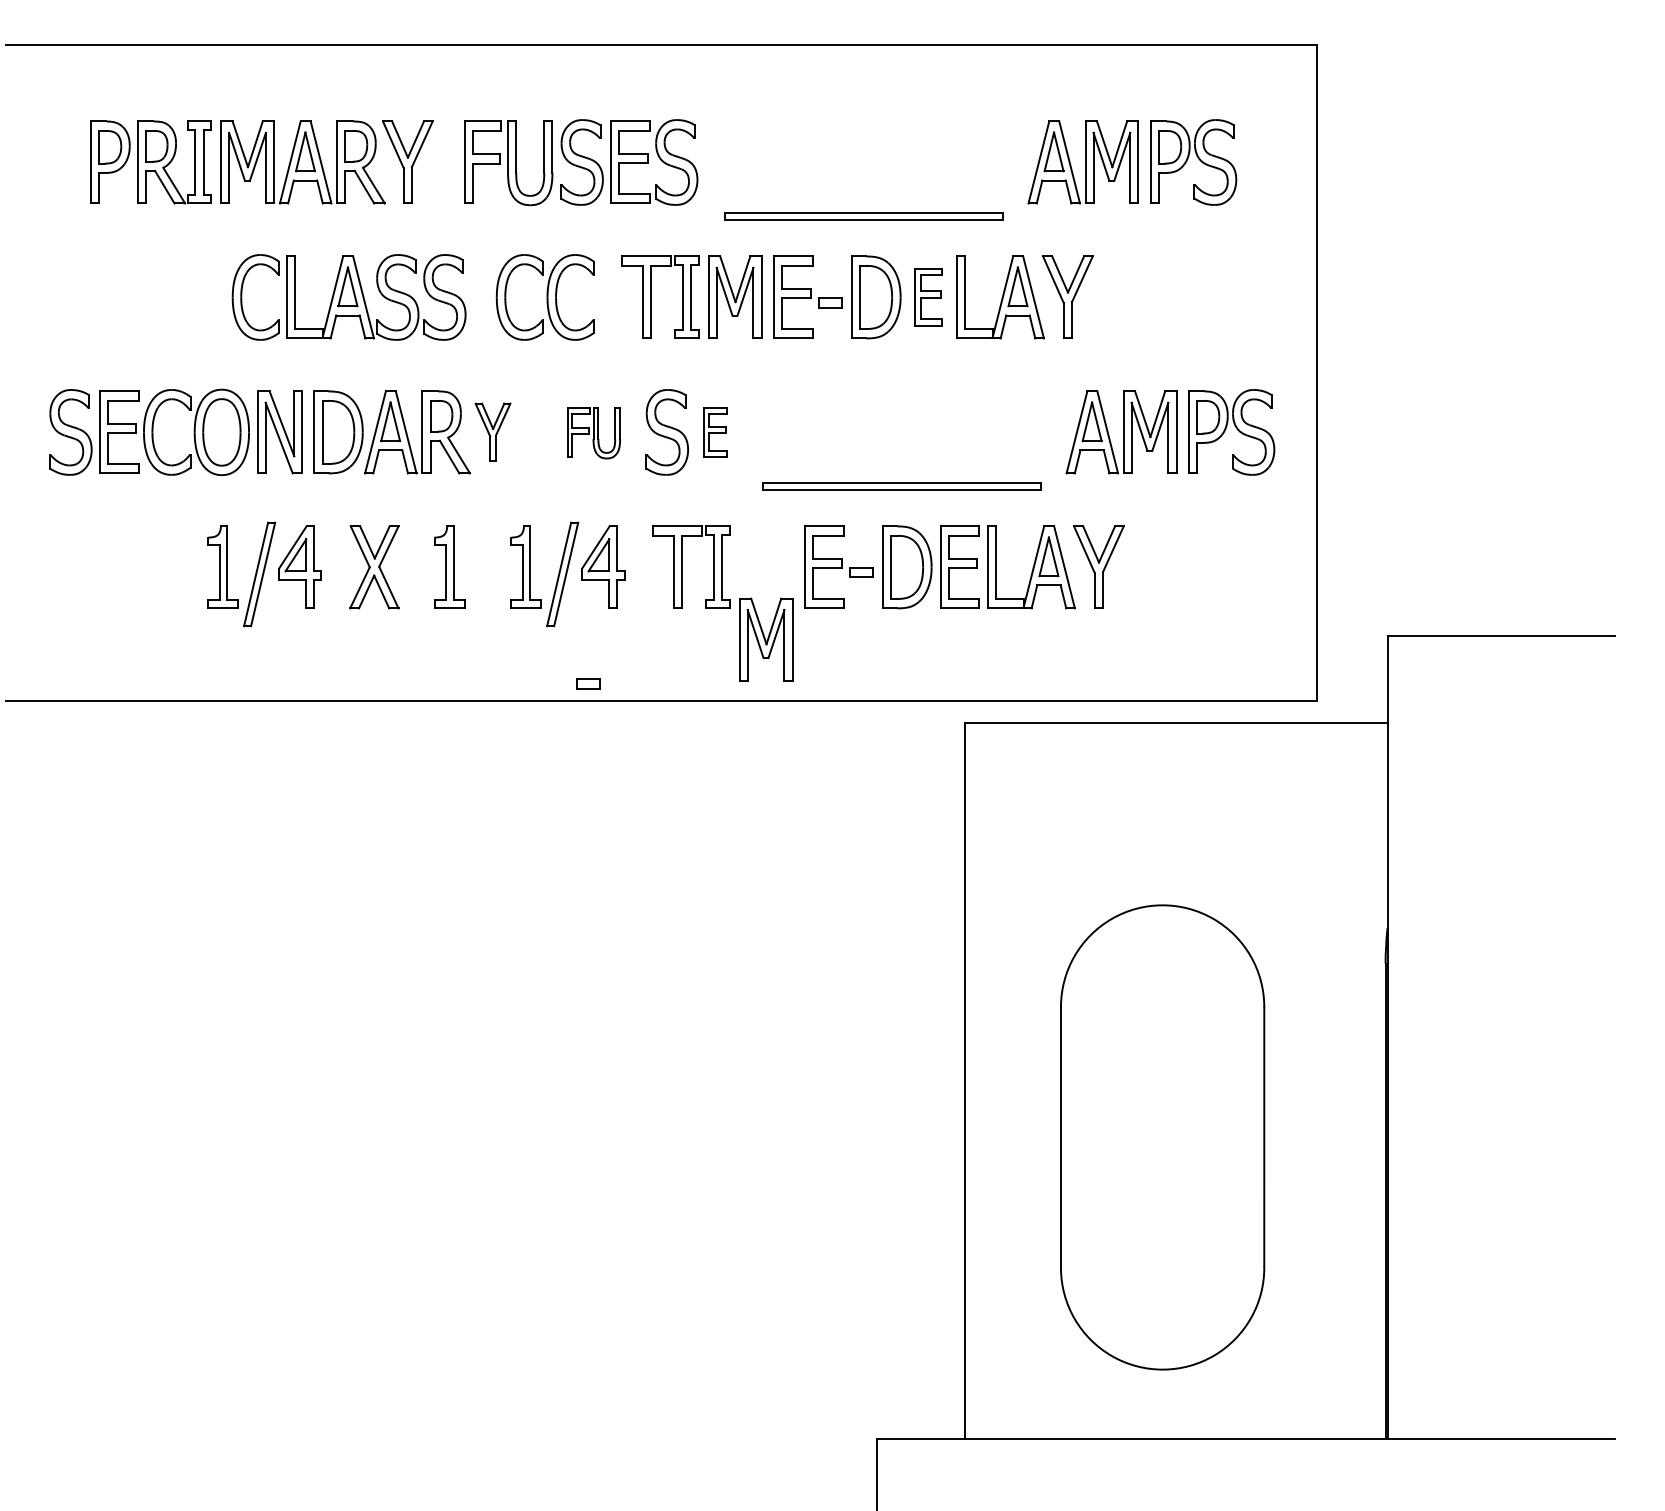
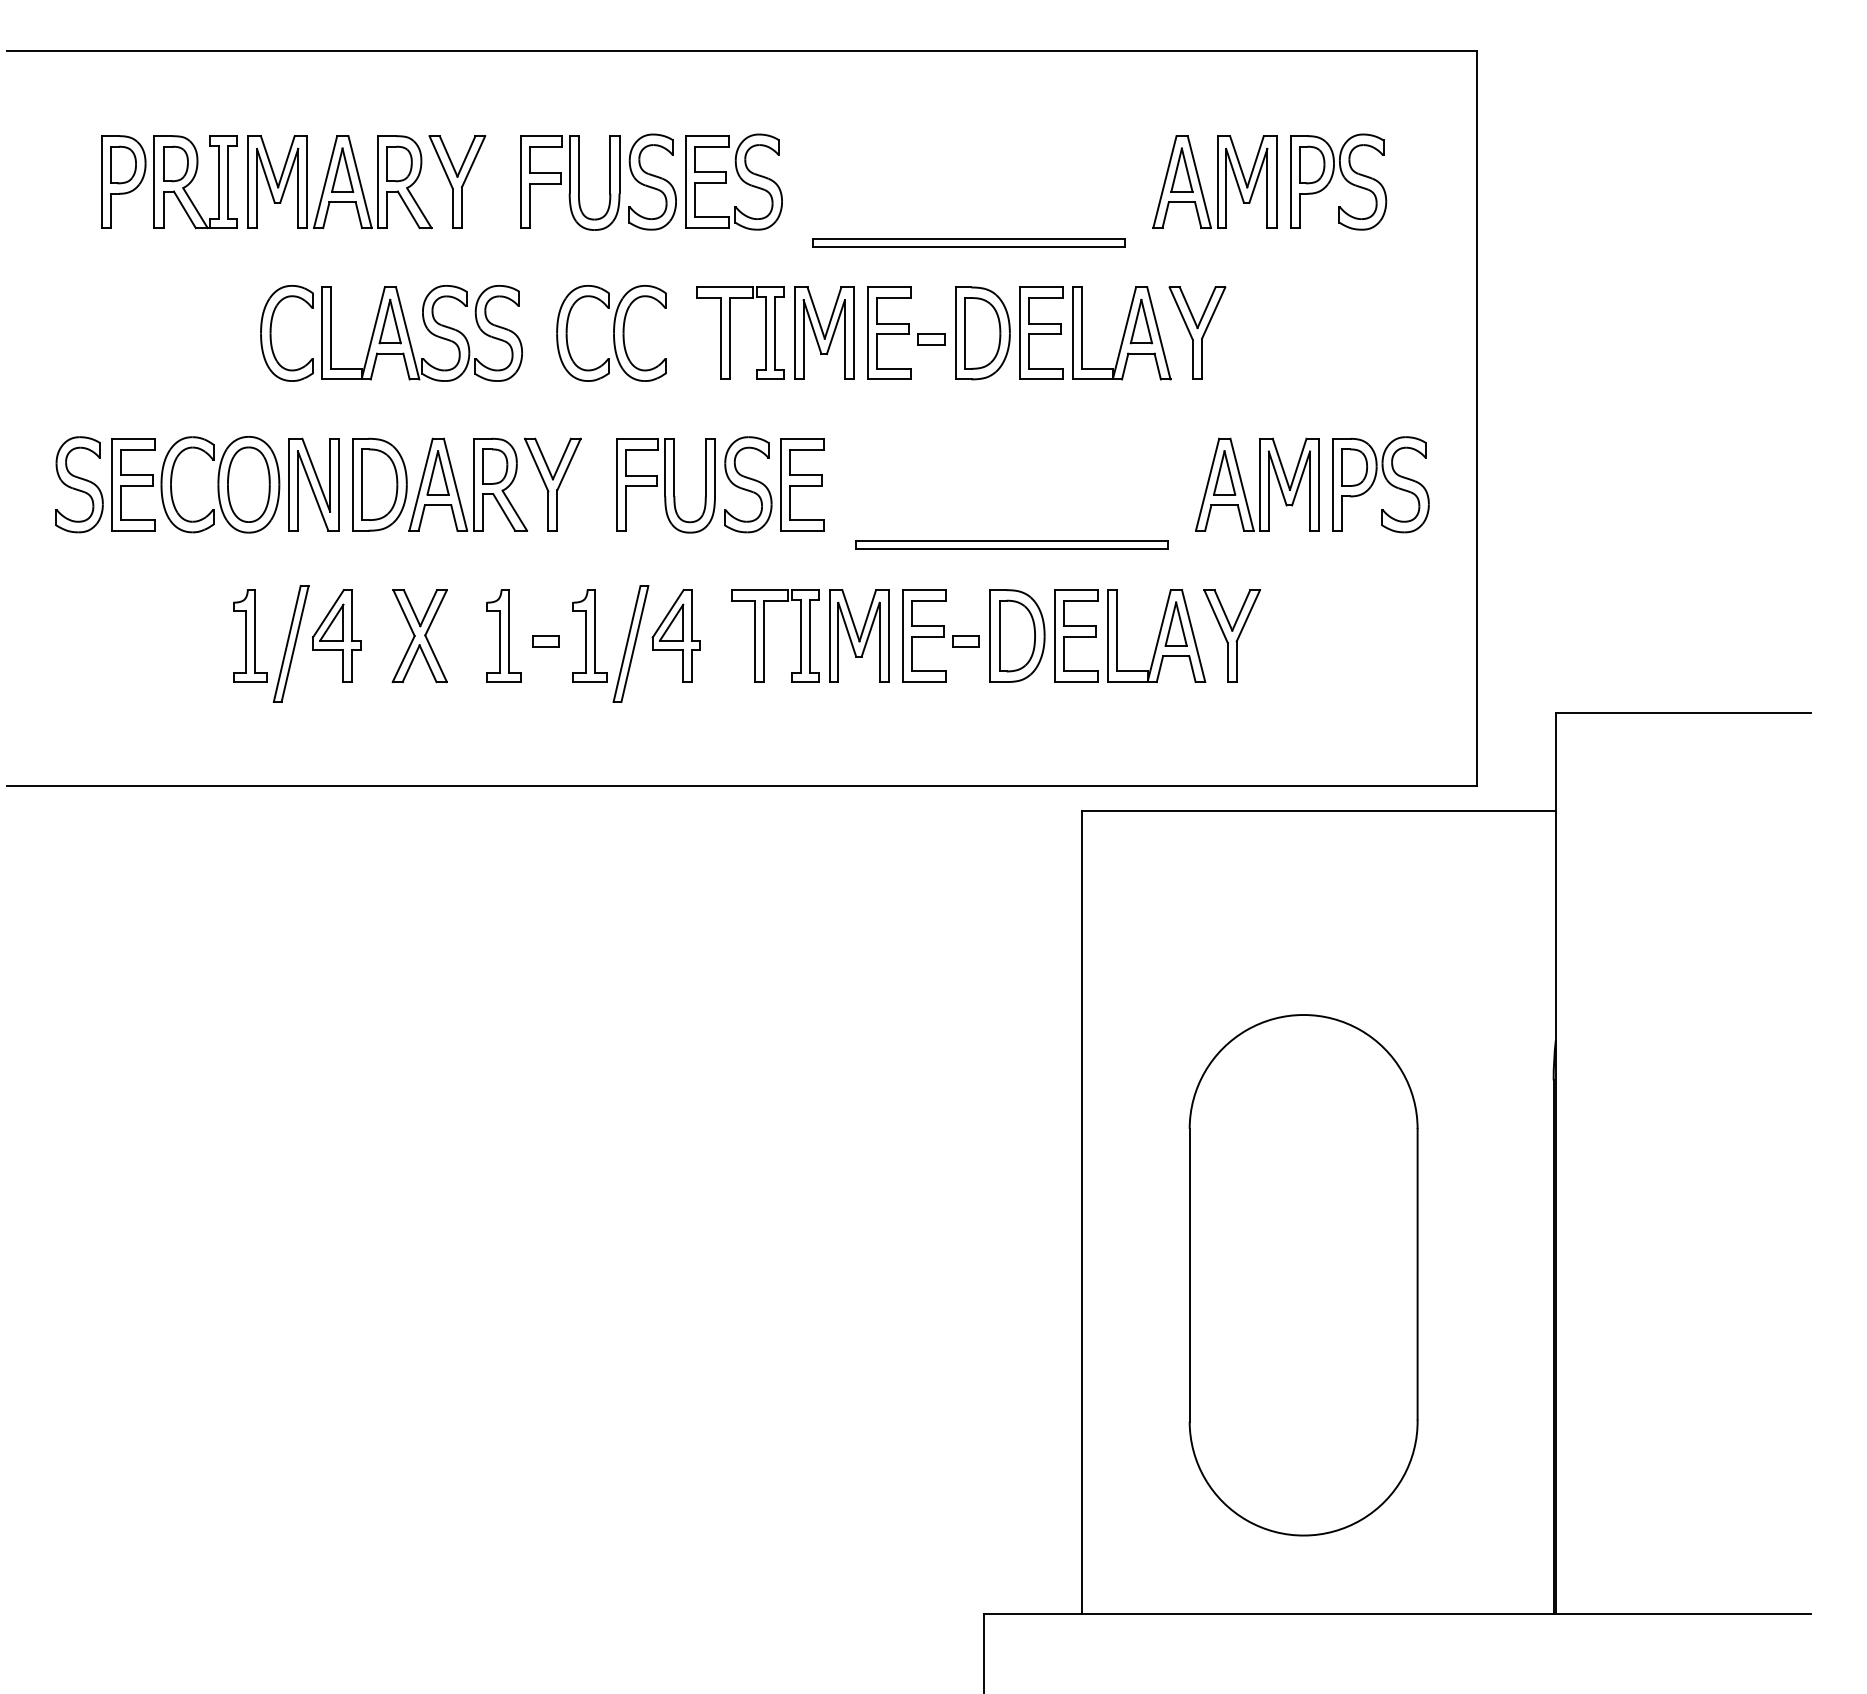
part: (928, 296) -> (1041, 332), size x1.43
part: (492, 432) -> (552, 484), size x1.43
part: (715, 432) -> (802, 484), size x1.67
part: (593, 433) -> (665, 485), size x1.67
part: (766, 639) -> (859, 635), moved
part: (588, 683) -> (545, 641), moved

